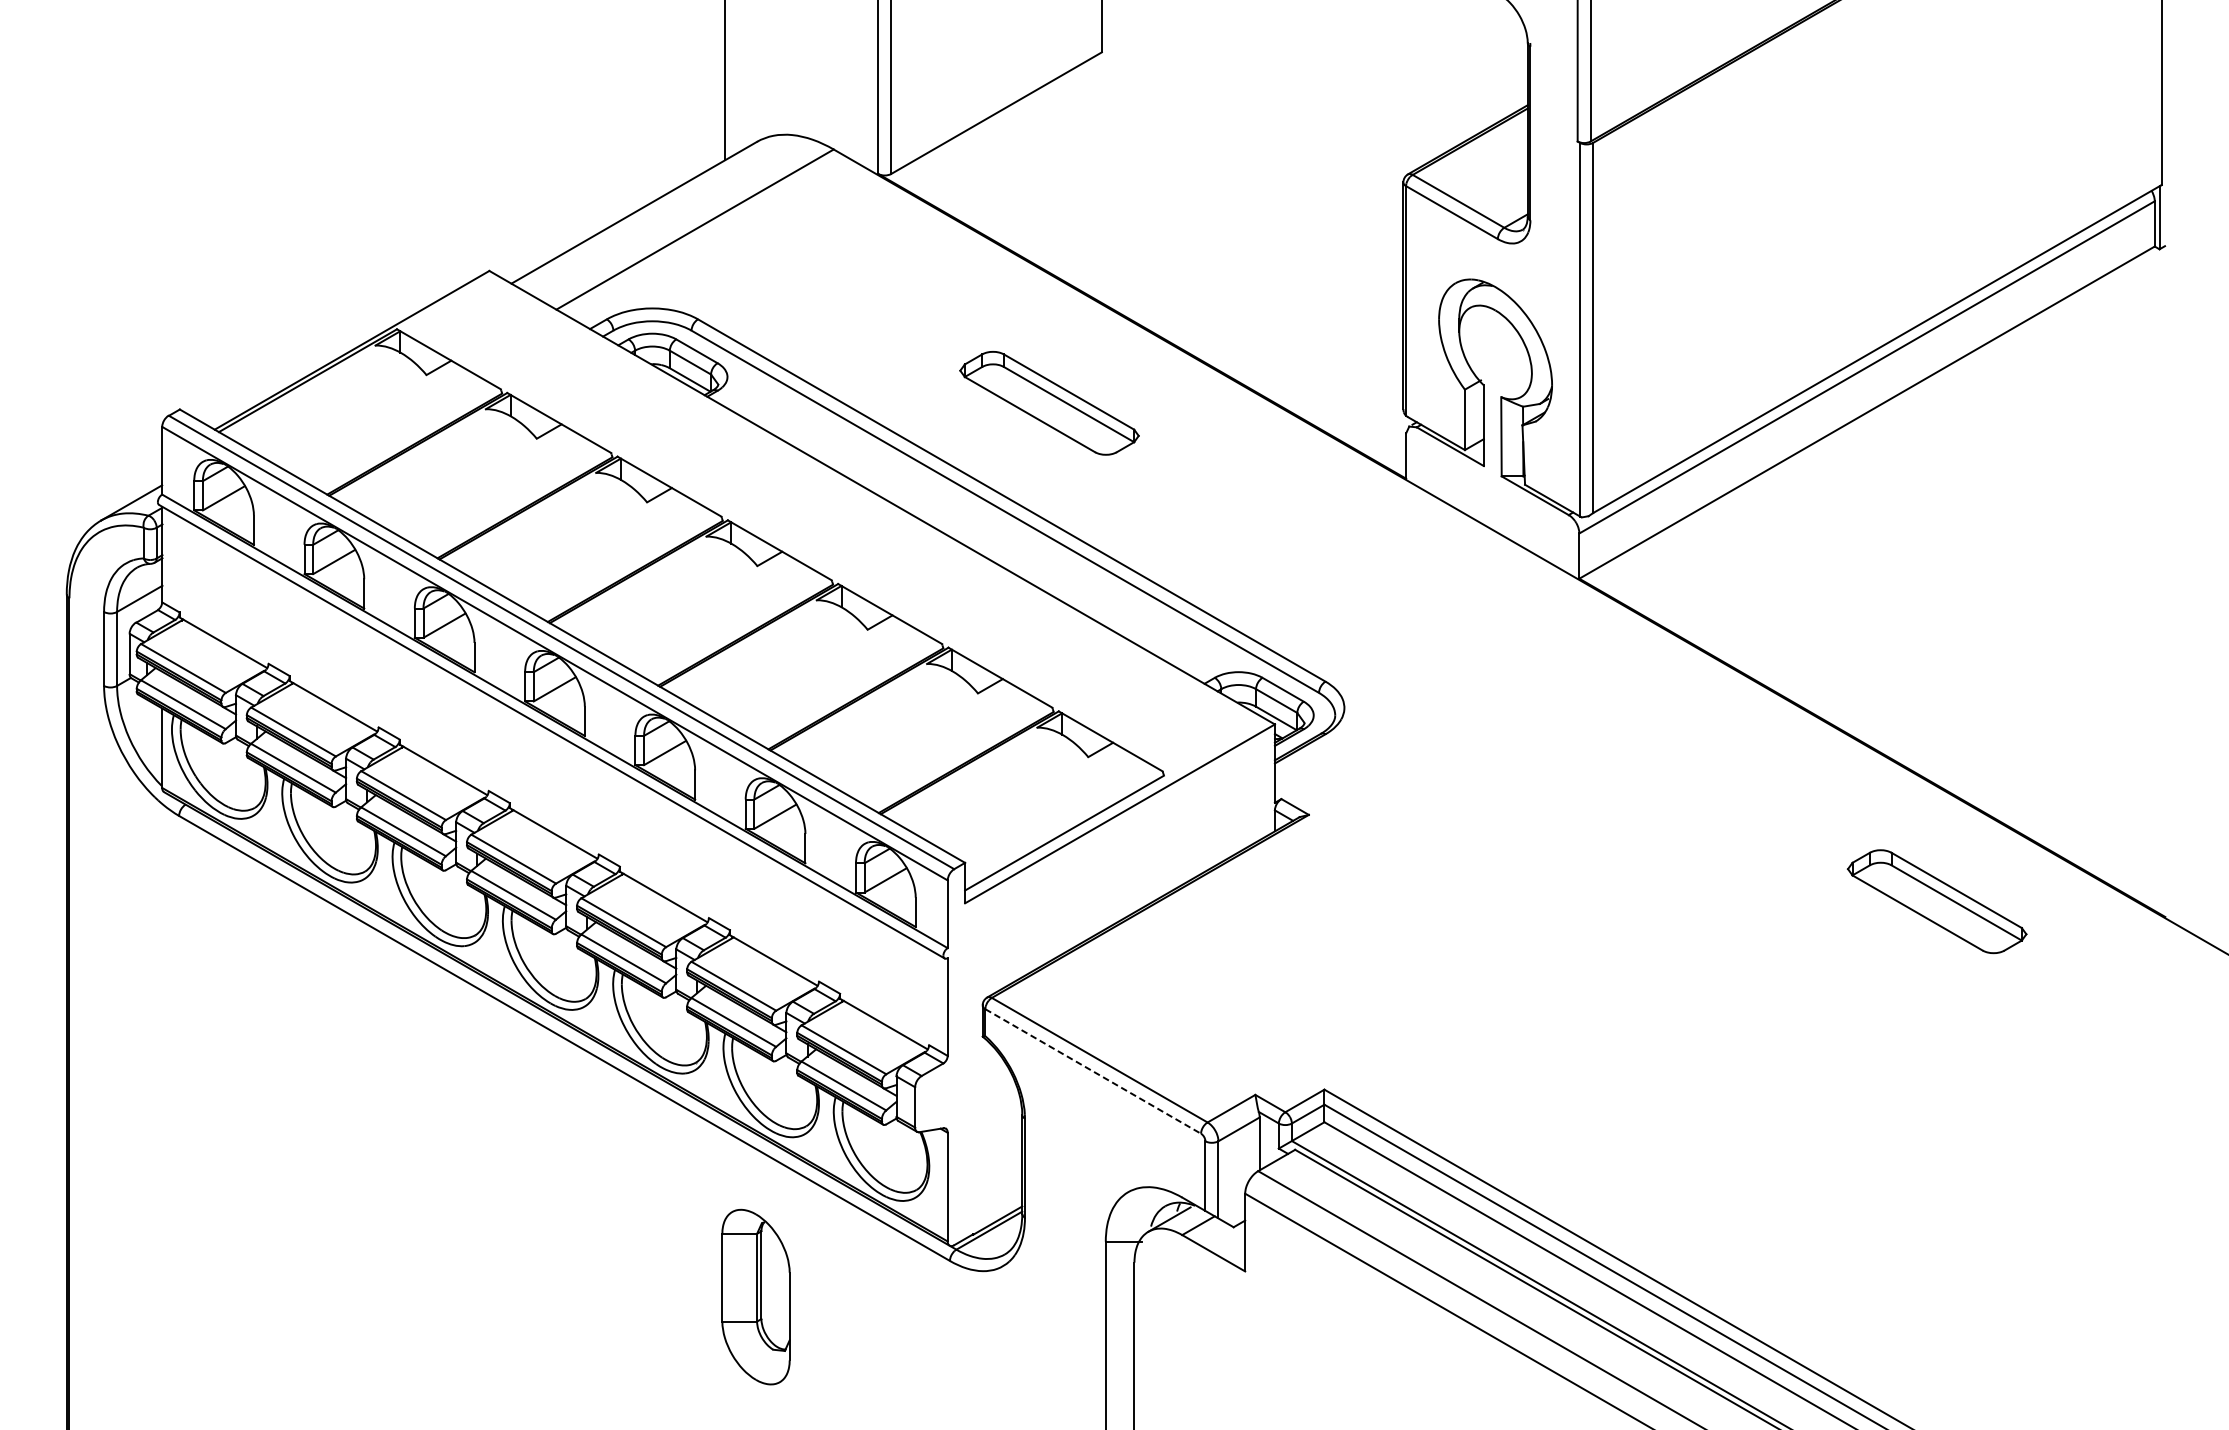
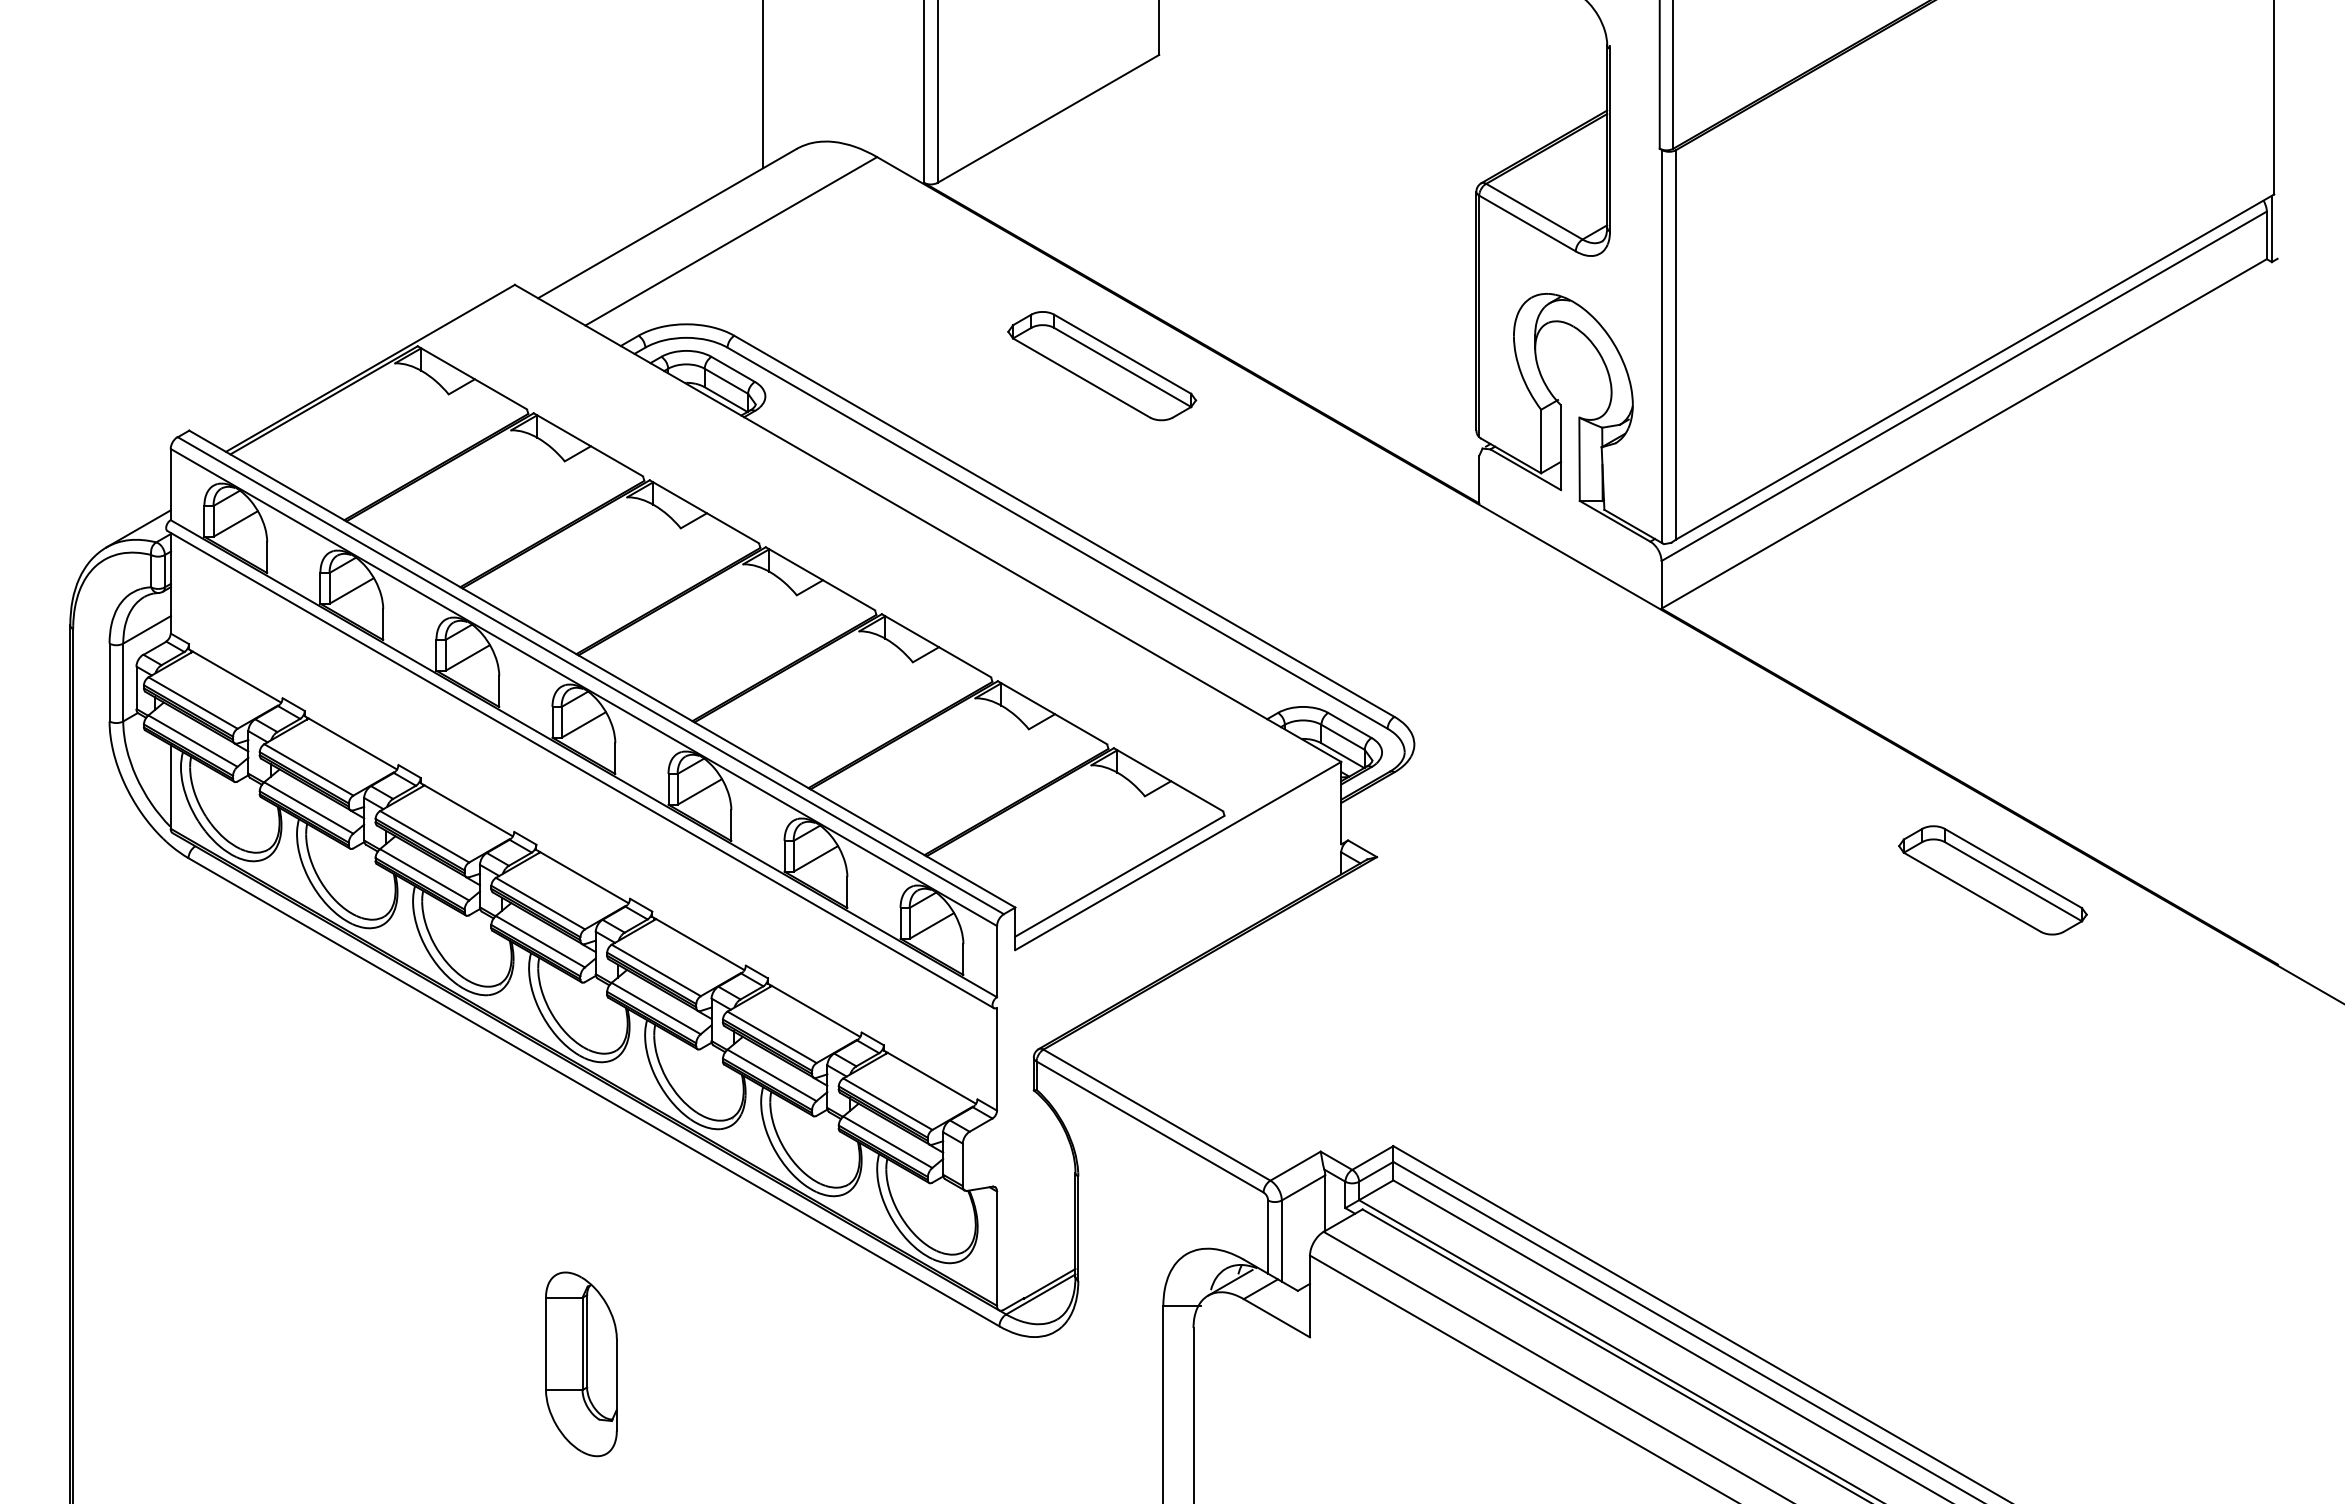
part: (1049, 403) -> (1102, 366), moved
part: (1936, 901) -> (1992, 880), moved
line: (1093, 1071) -> (1150, 1127), dashed -> solid
part: (756, 1297) -> (581, 1364), moved

